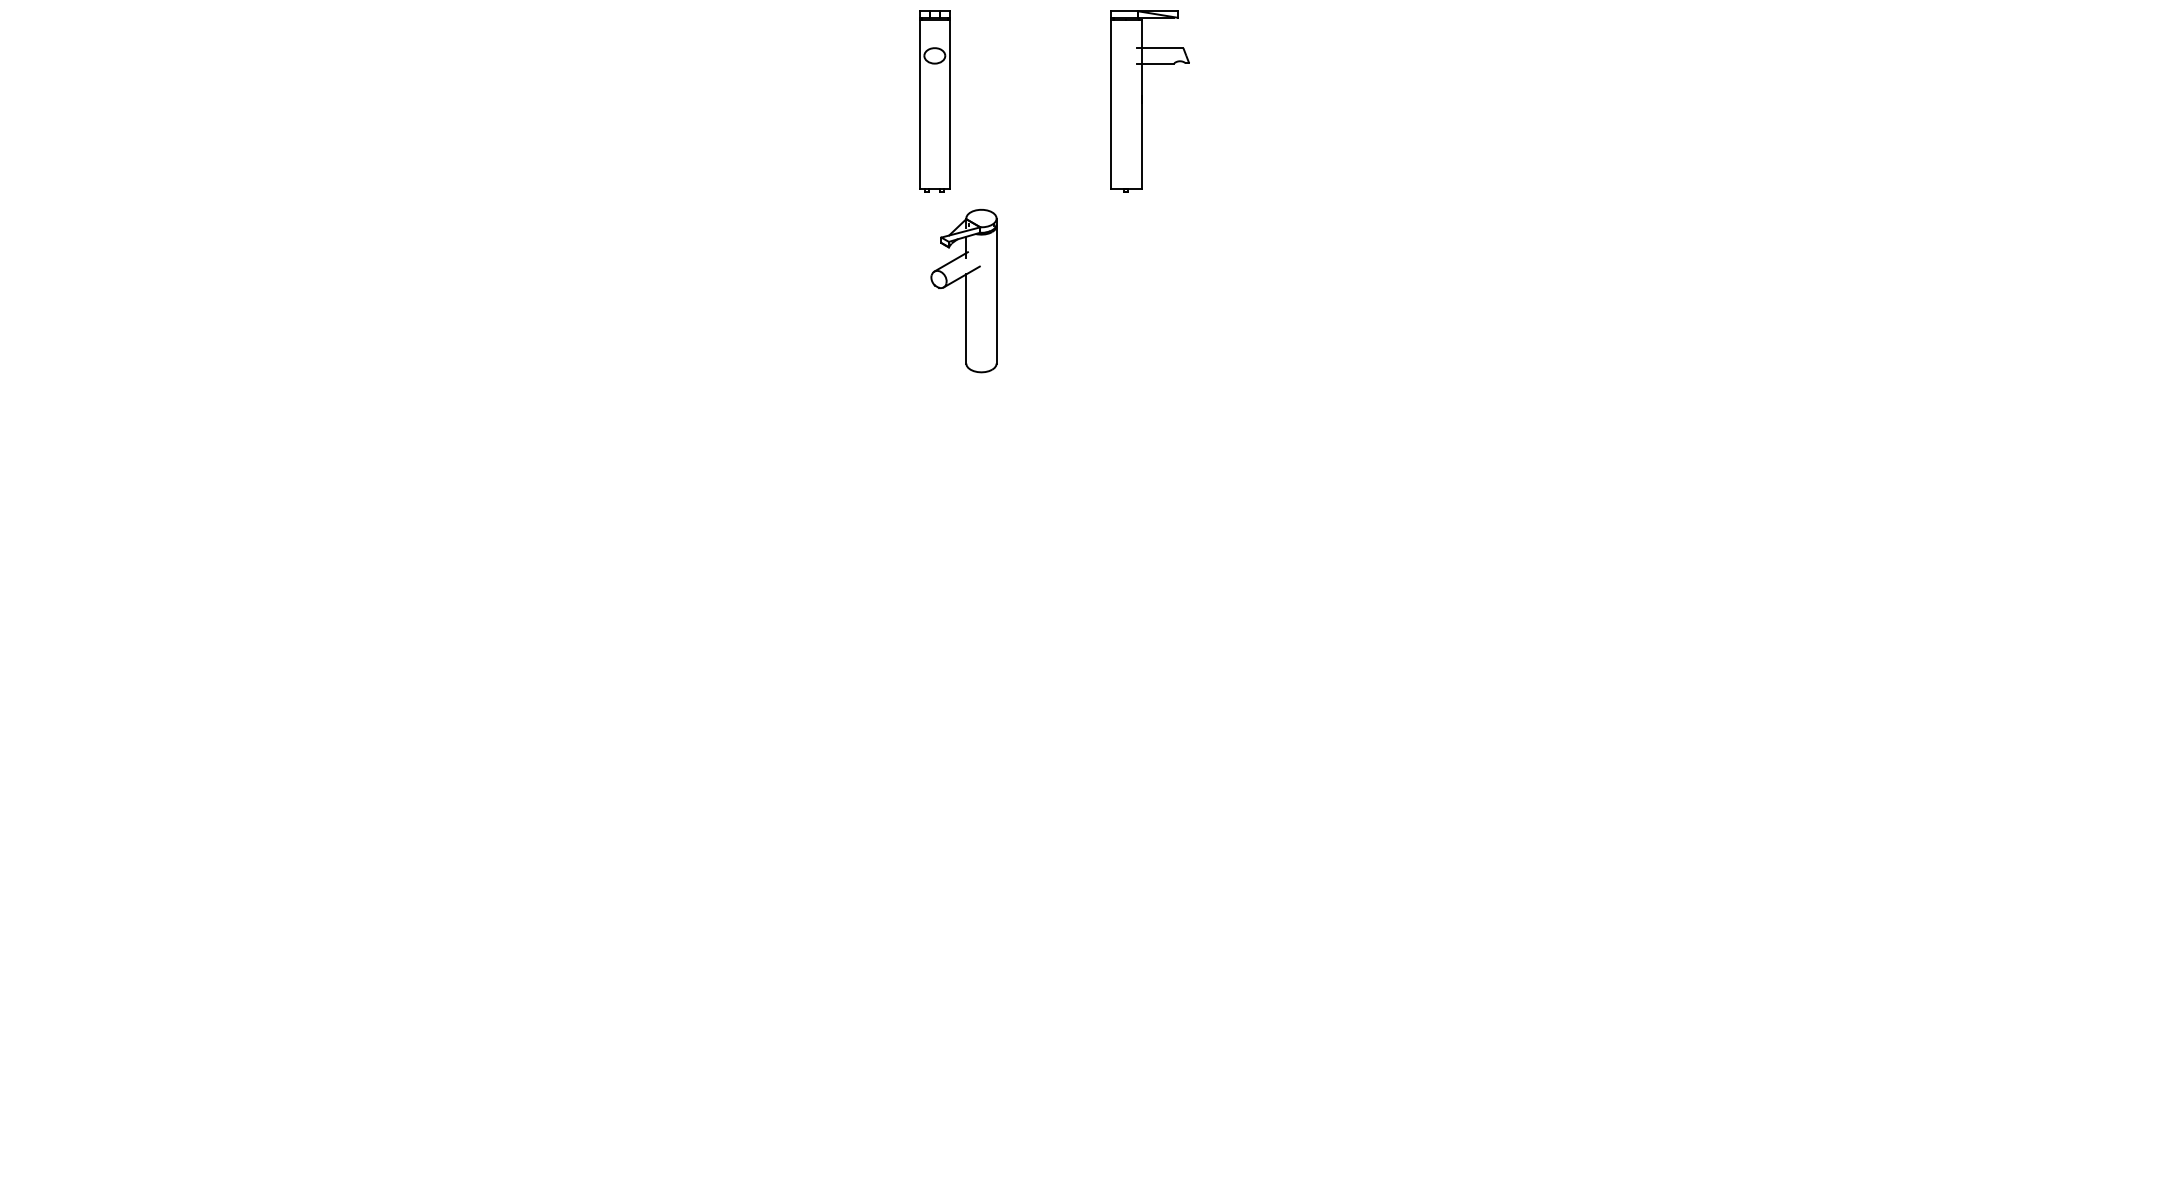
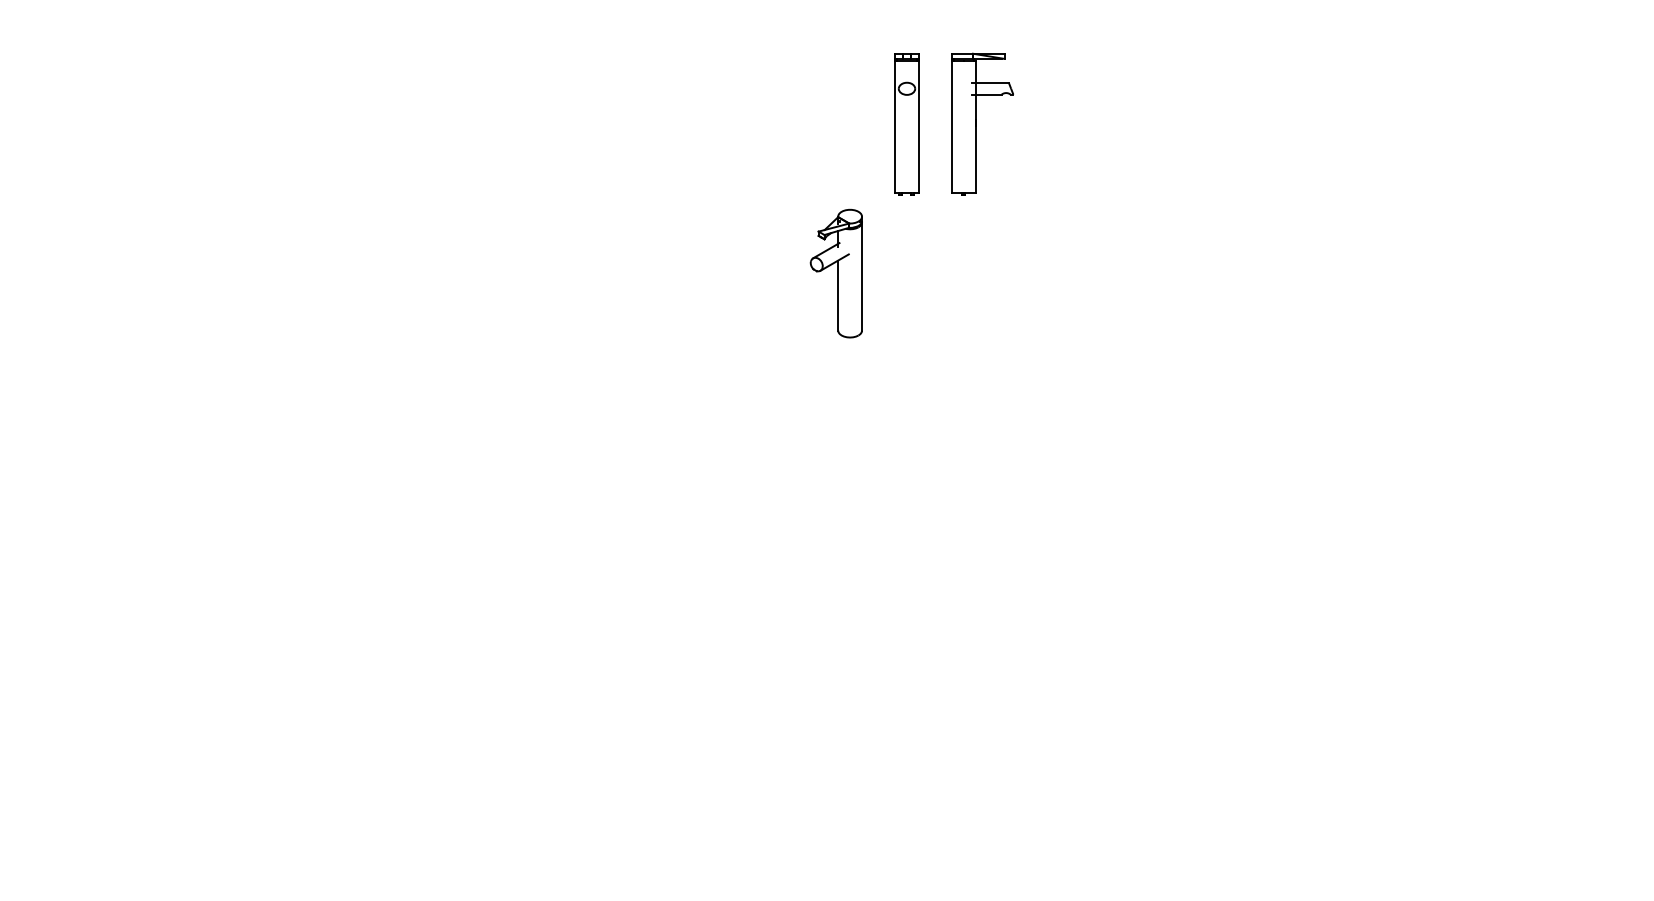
part: (934, 101) -> (906, 124), moved

